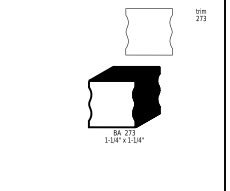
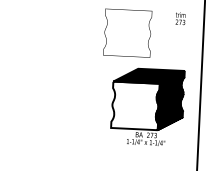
part: (124, 104) -> (147, 106), moved

